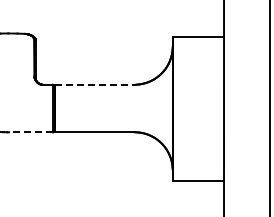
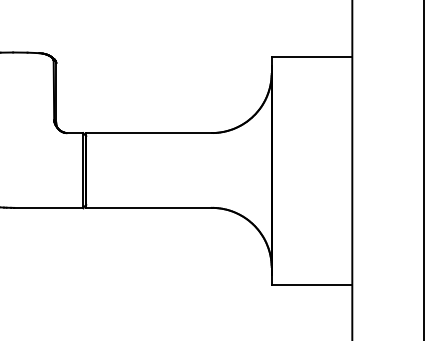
line: (94, 84) -> (148, 132), dashed -> solid
line: (31, 132) -> (49, 208), dashed -> solid

